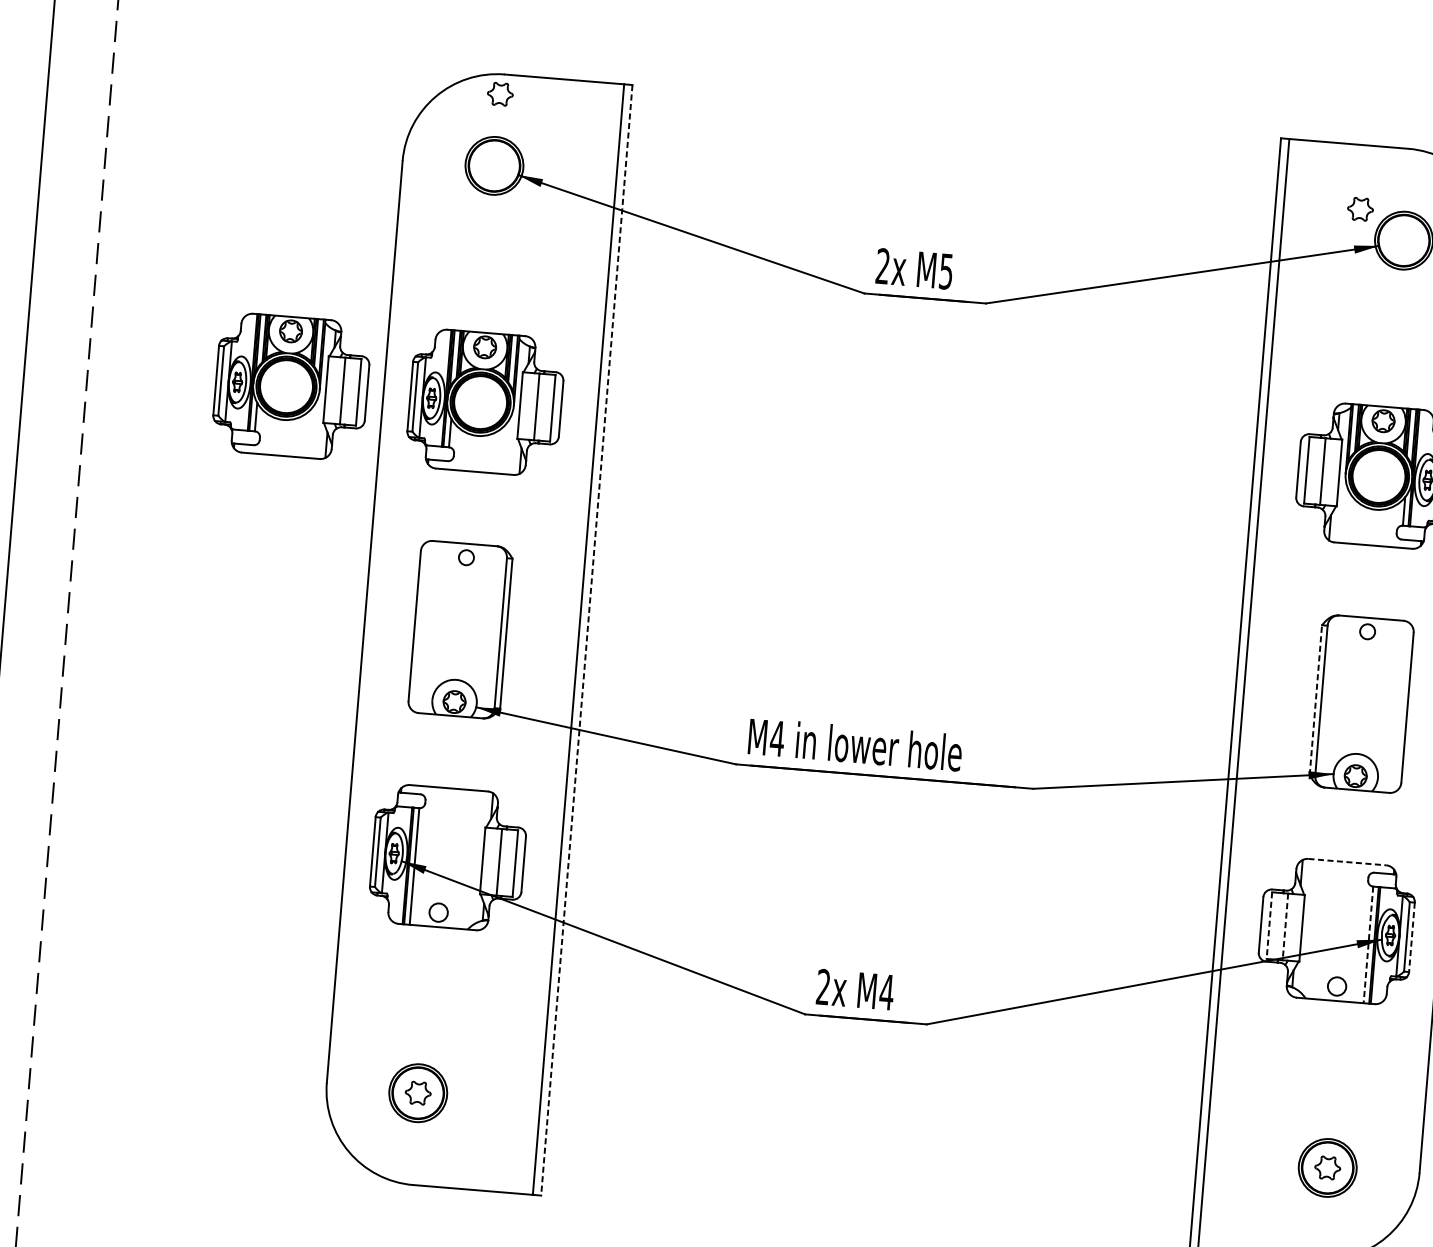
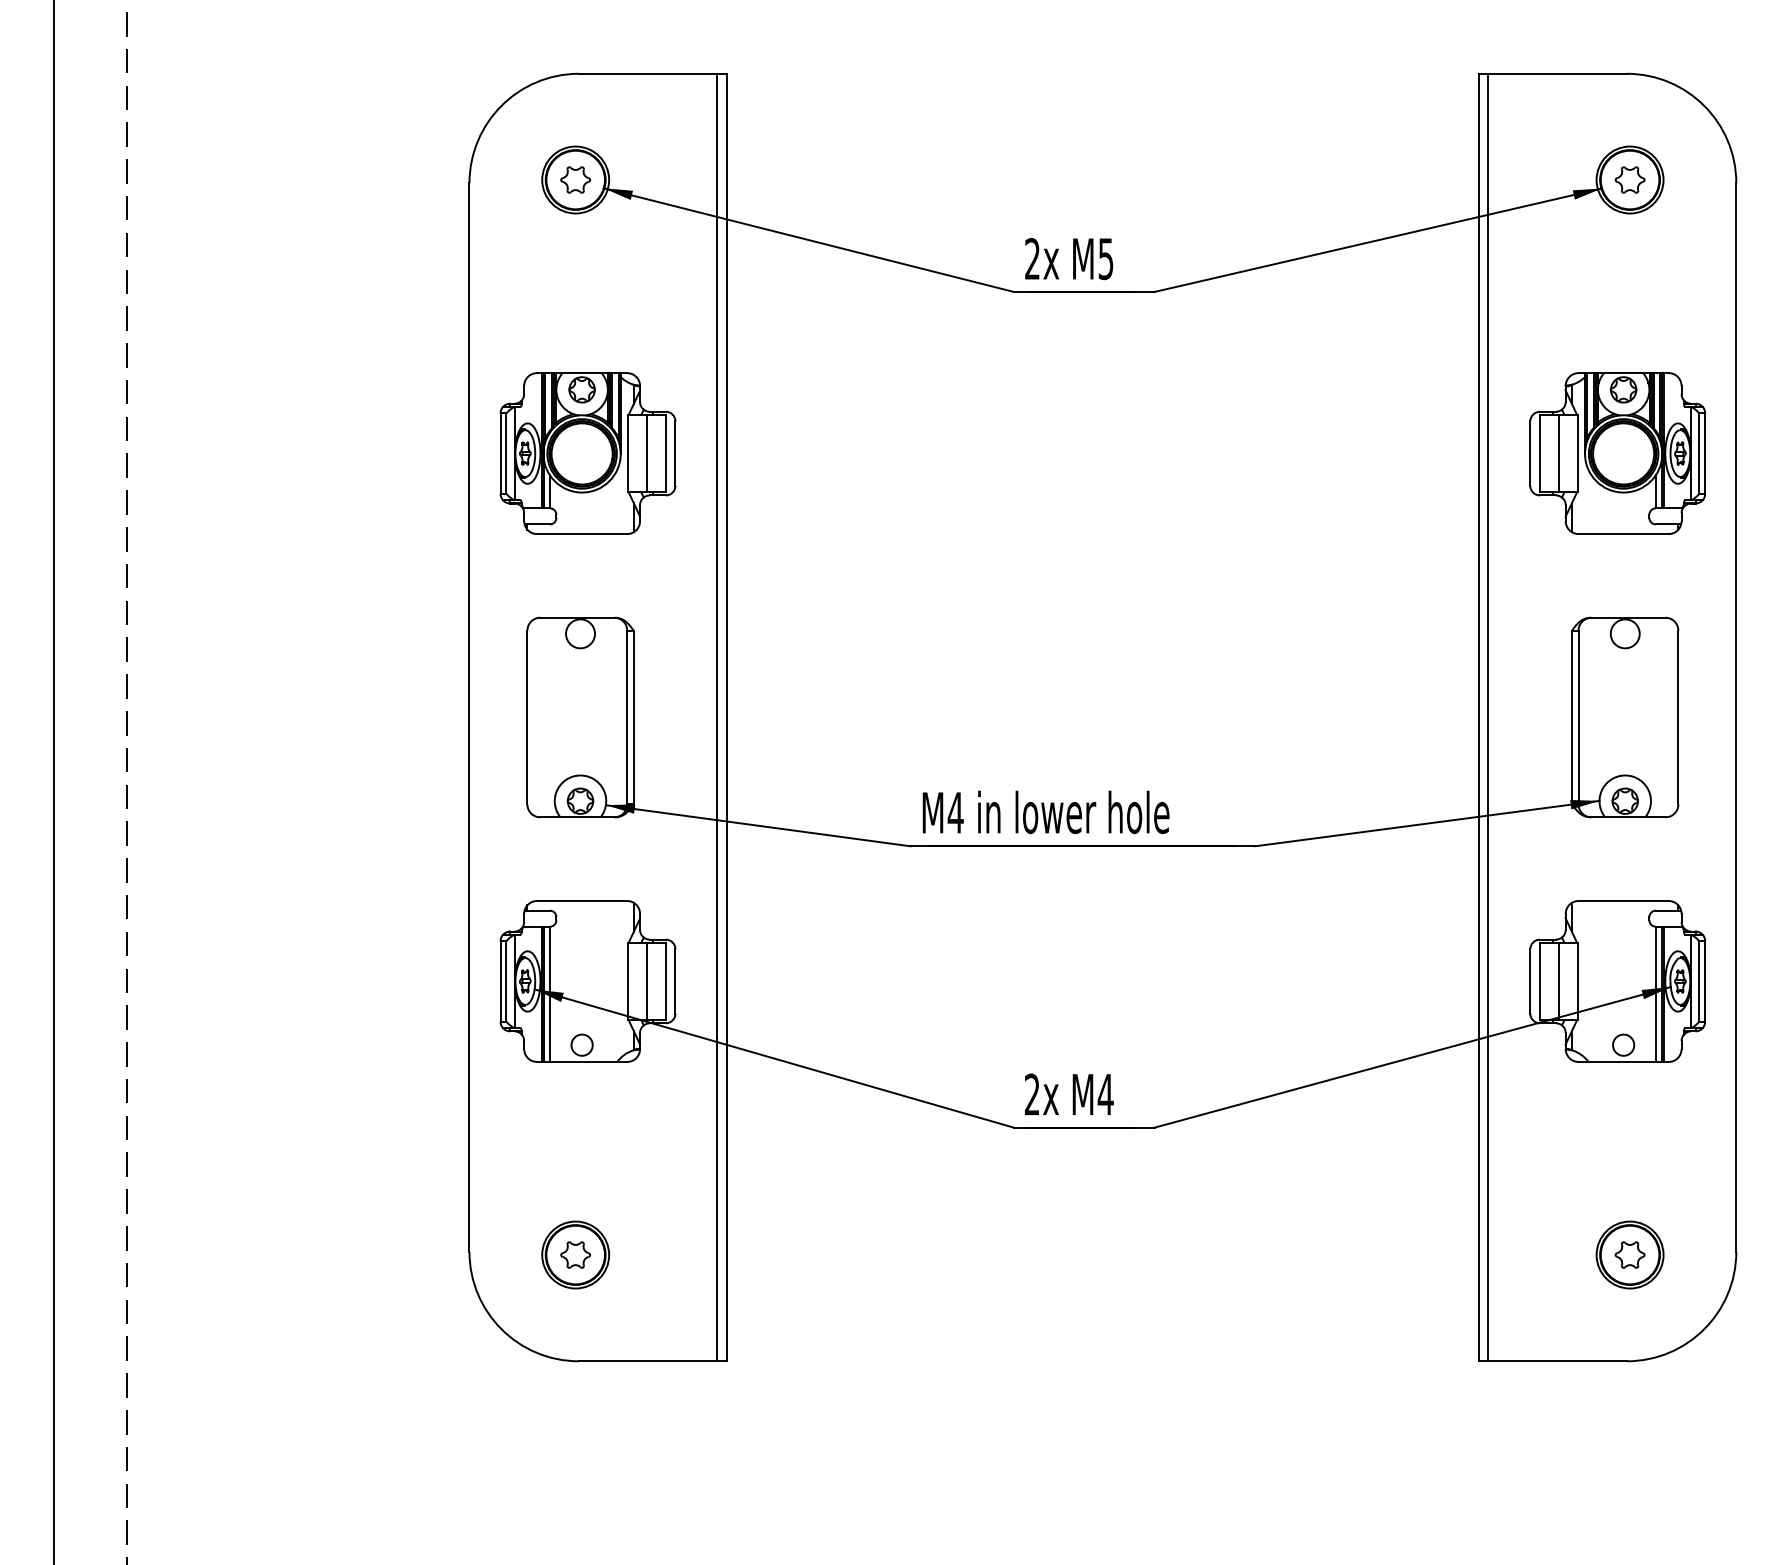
part: (500, 93) -> (575, 179), moved
part: (1360, 208) -> (1629, 179), moved
part: (291, 386) -> (362, 453), removed
circle: (466, 557) -> (580, 633), size x1.67
circle: (1367, 631) -> (1624, 633), size x1.67
line: (586, 640) -> (726, 717), dashed -> solid
line: (1316, 700) -> (1572, 717), dashed -> solid
line: (1348, 862) -> (1624, 901), dashed -> solid
line: (1269, 925) -> (1539, 981), dashed -> solid
line: (1285, 926) -> (1558, 981), dashed -> solid
line: (1412, 937) -> (1705, 981), dashed -> solid
line: (1368, 945) -> (1655, 994), dashed -> solid

